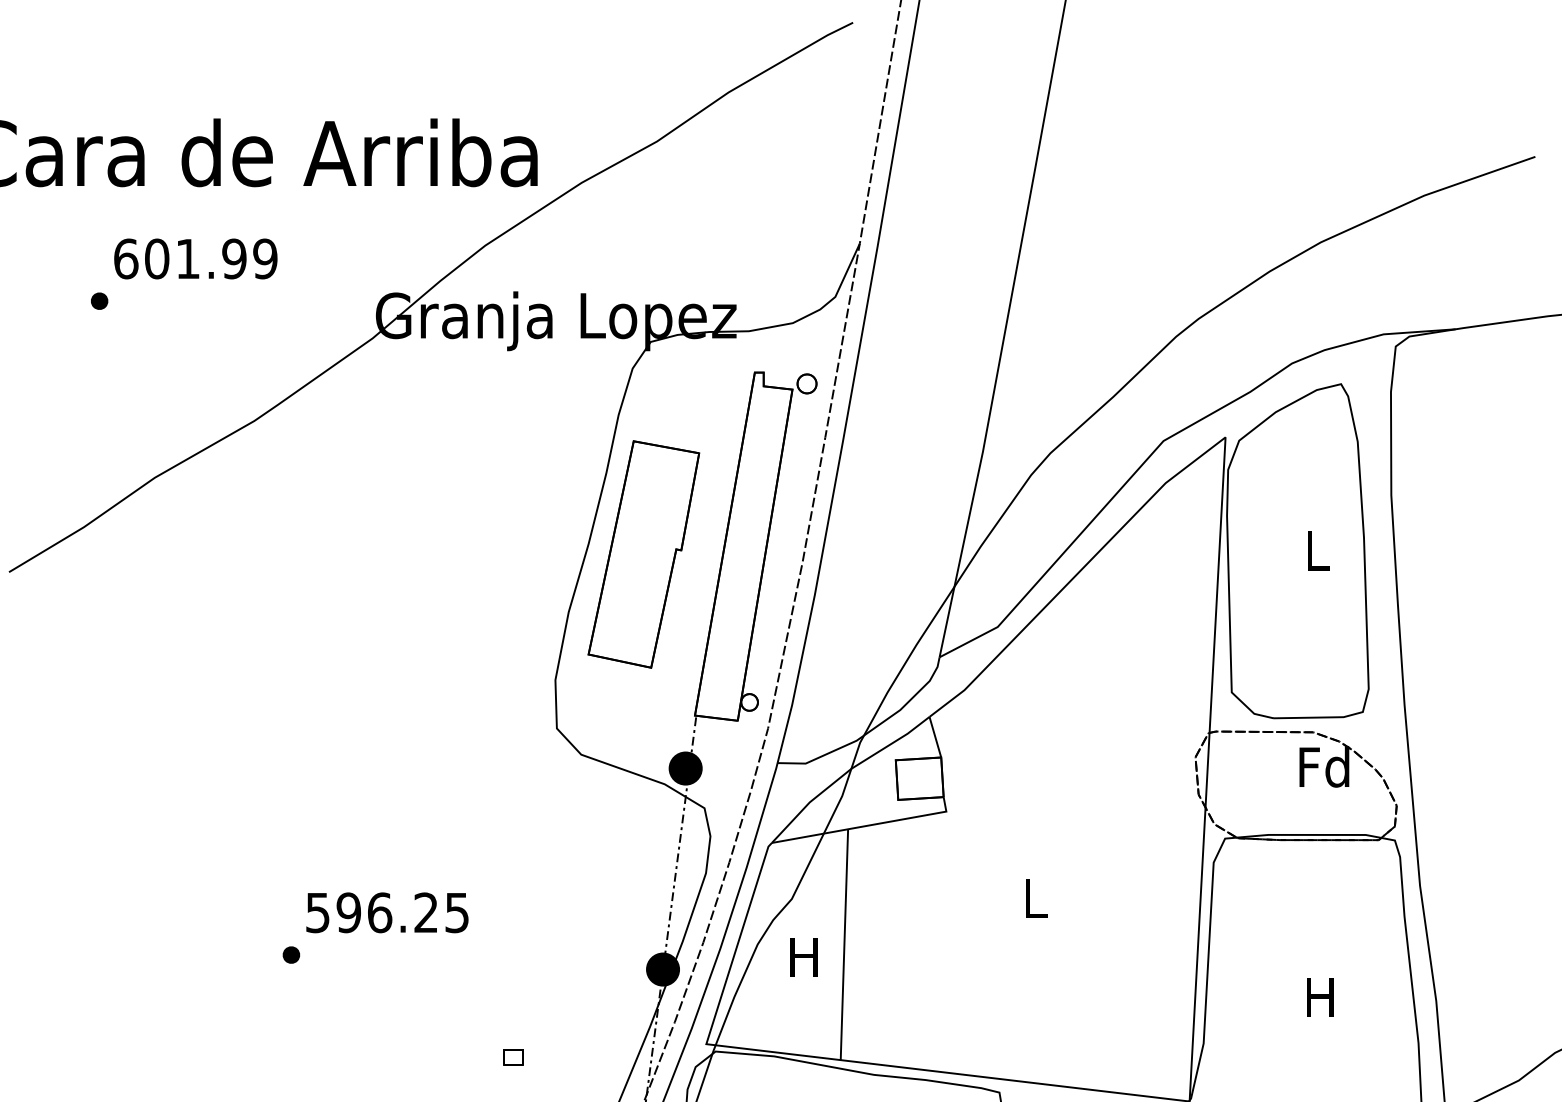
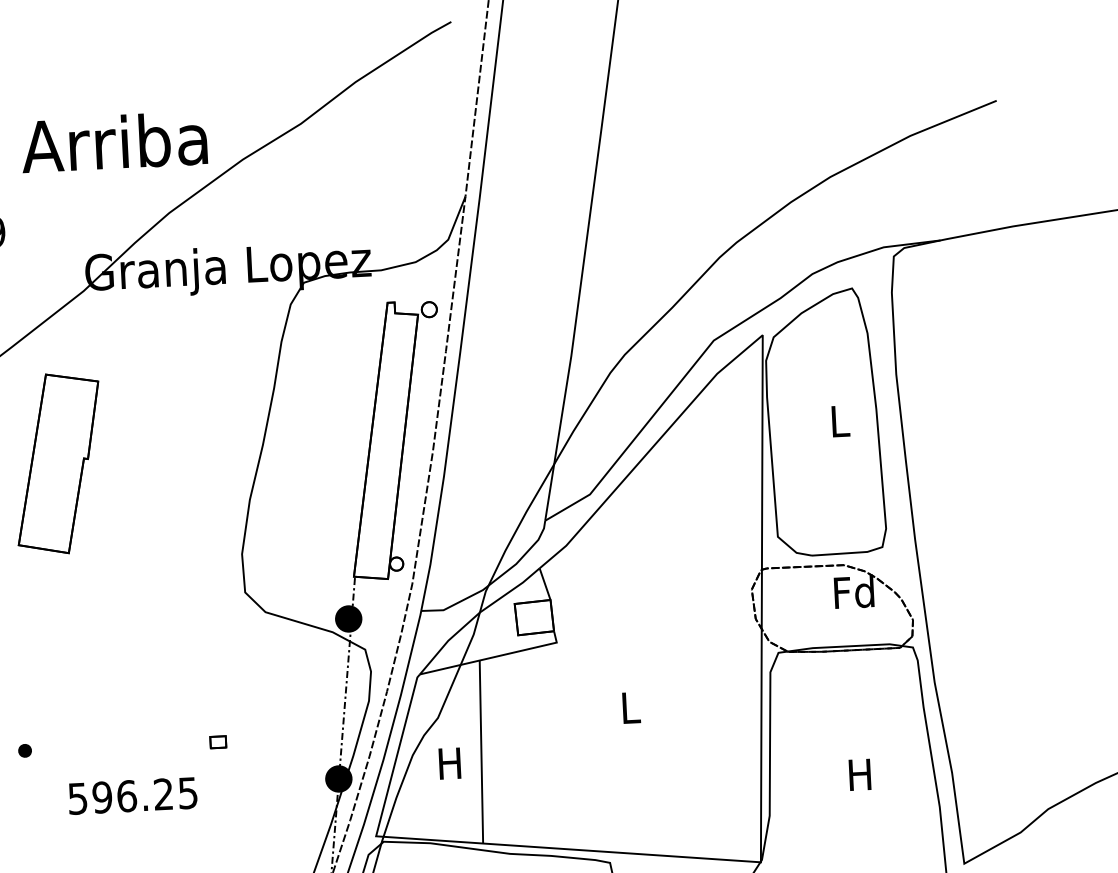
part: (643, 554) -> (58, 463), moved
text: (387, 912) -> (132, 795), moved
part: (291, 954) -> (25, 750), moved
part: (513, 1057) -> (218, 742), moved

